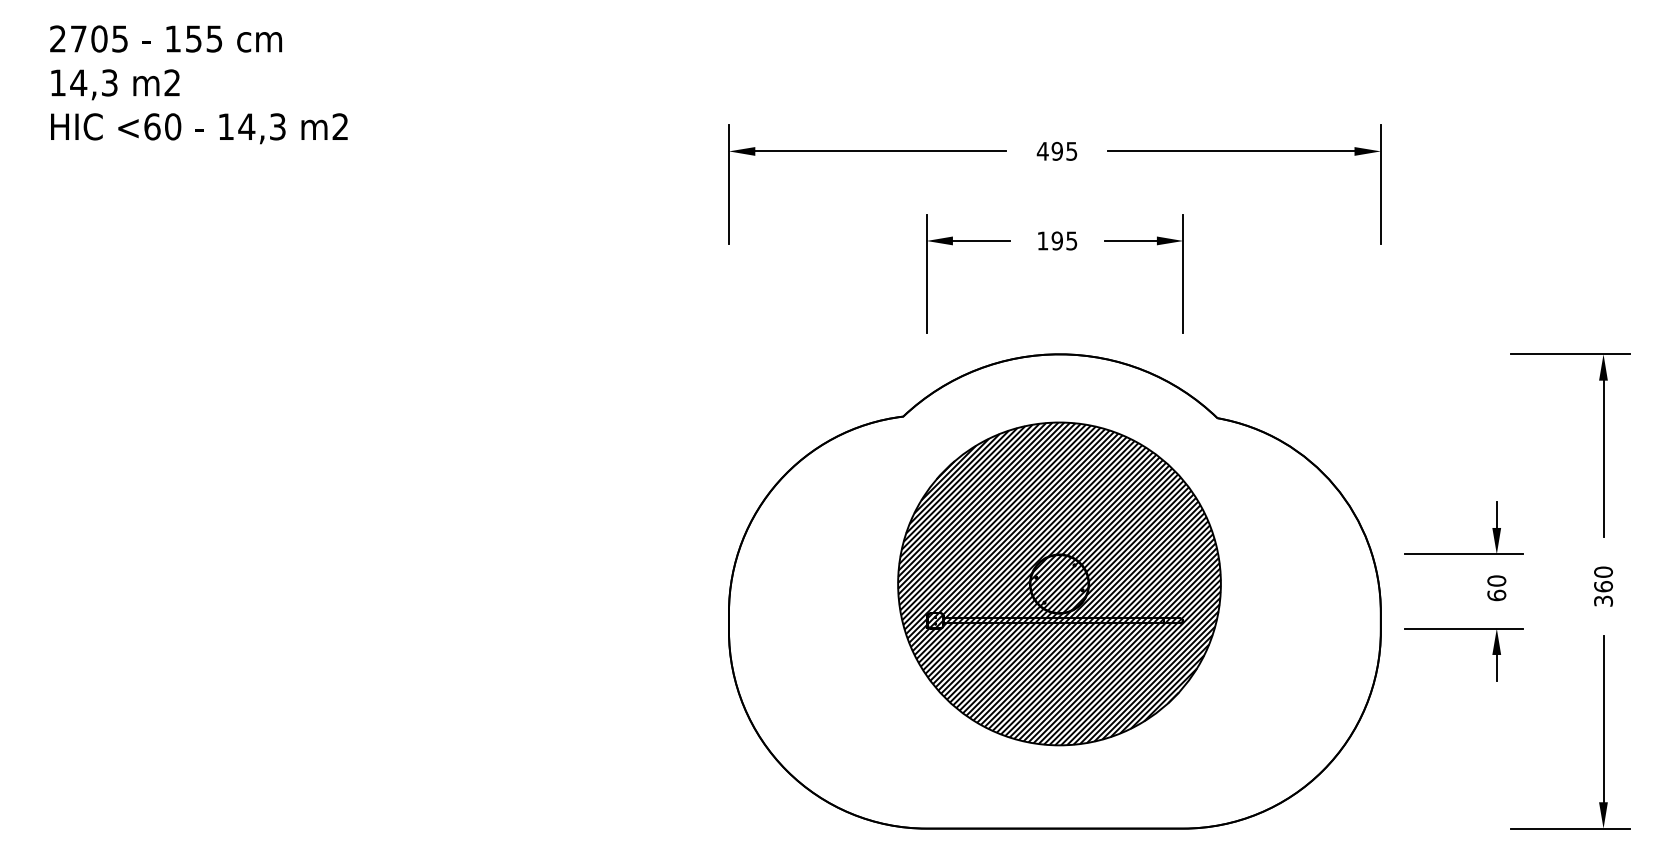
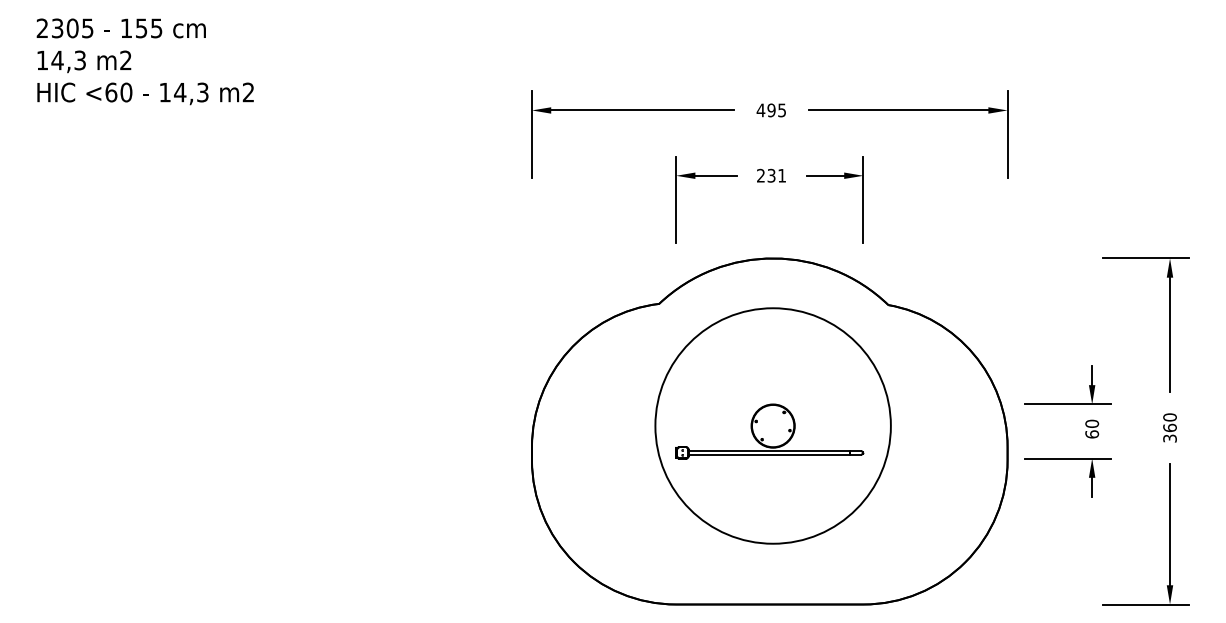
text: (78, 39) -> (57, 28), 2705 -> 2305
text: (1057, 240) -> (771, 175), 195 -> 231
hatch: (1058, 583) -> (772, 425), removed

